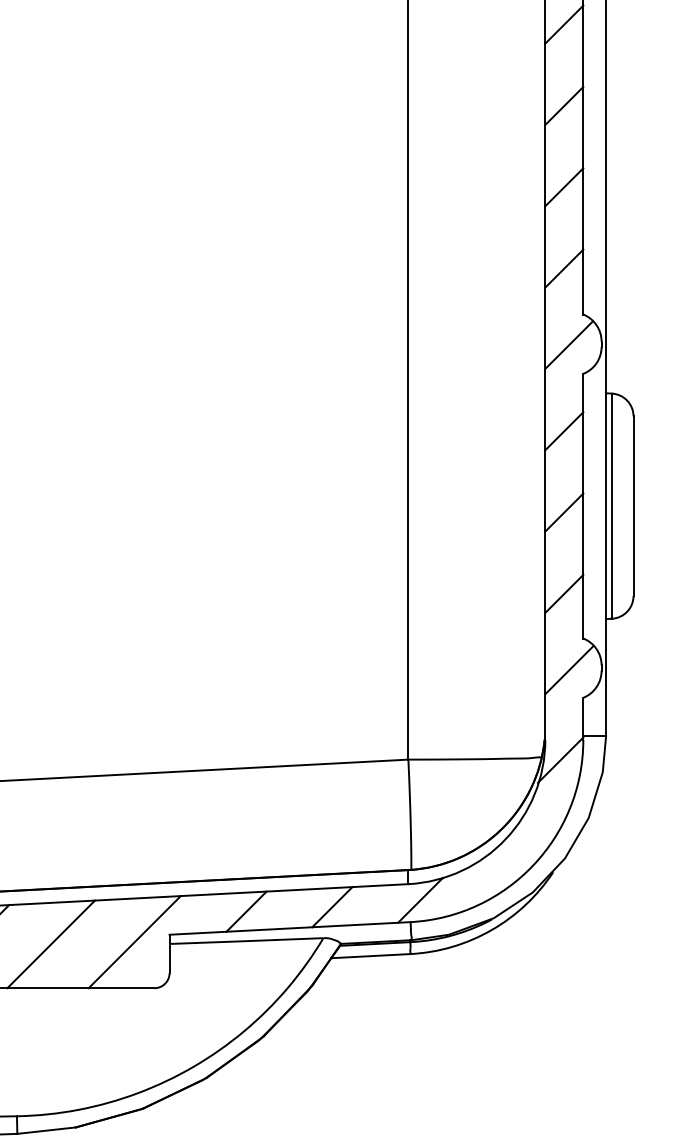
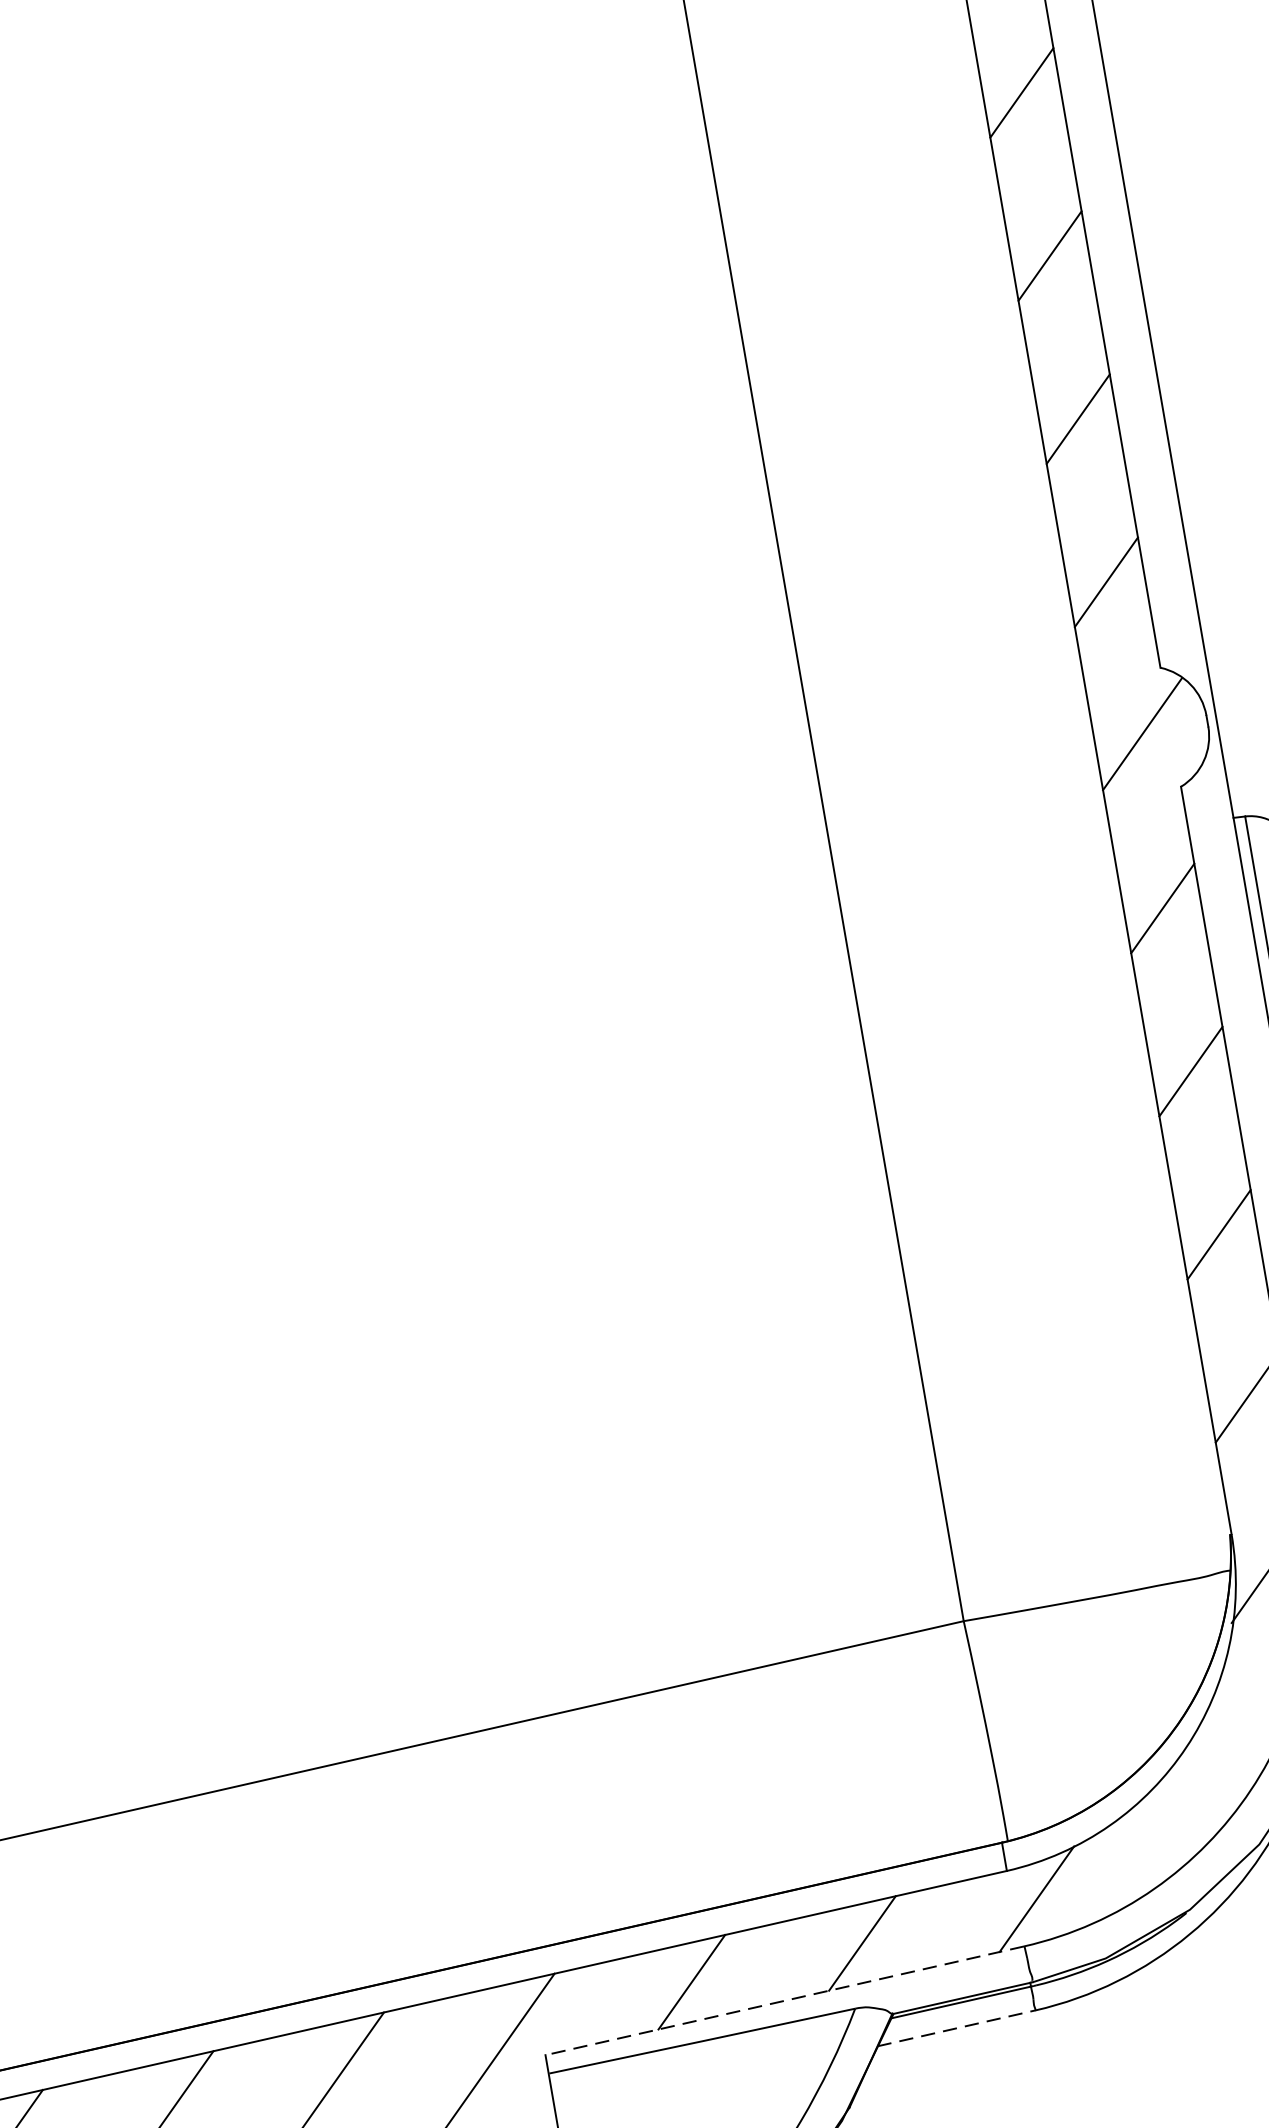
line: (290, 928) -> (785, 2000), solid -> dashed
line: (370, 956) -> (955, 2029), solid -> dashed

